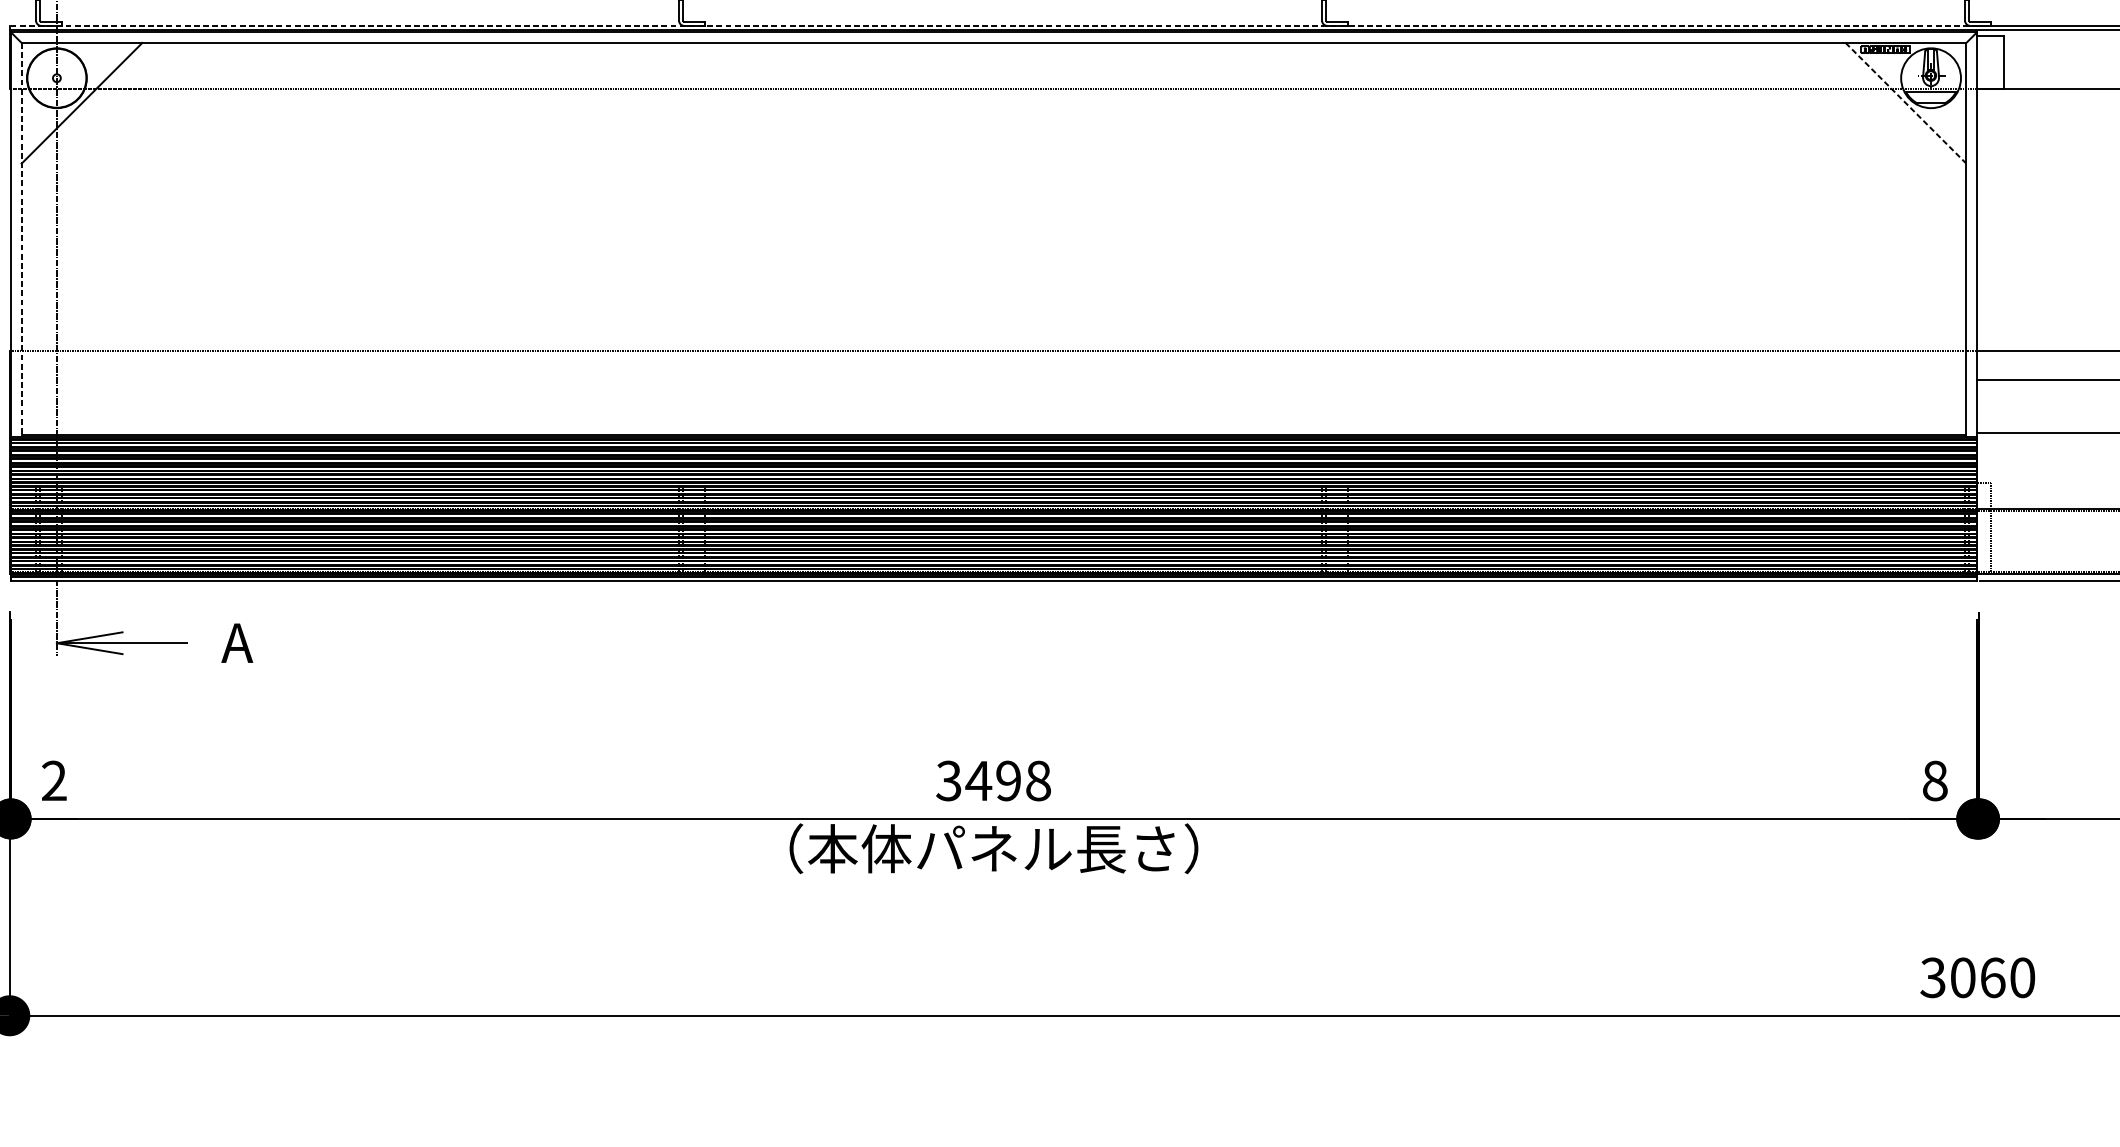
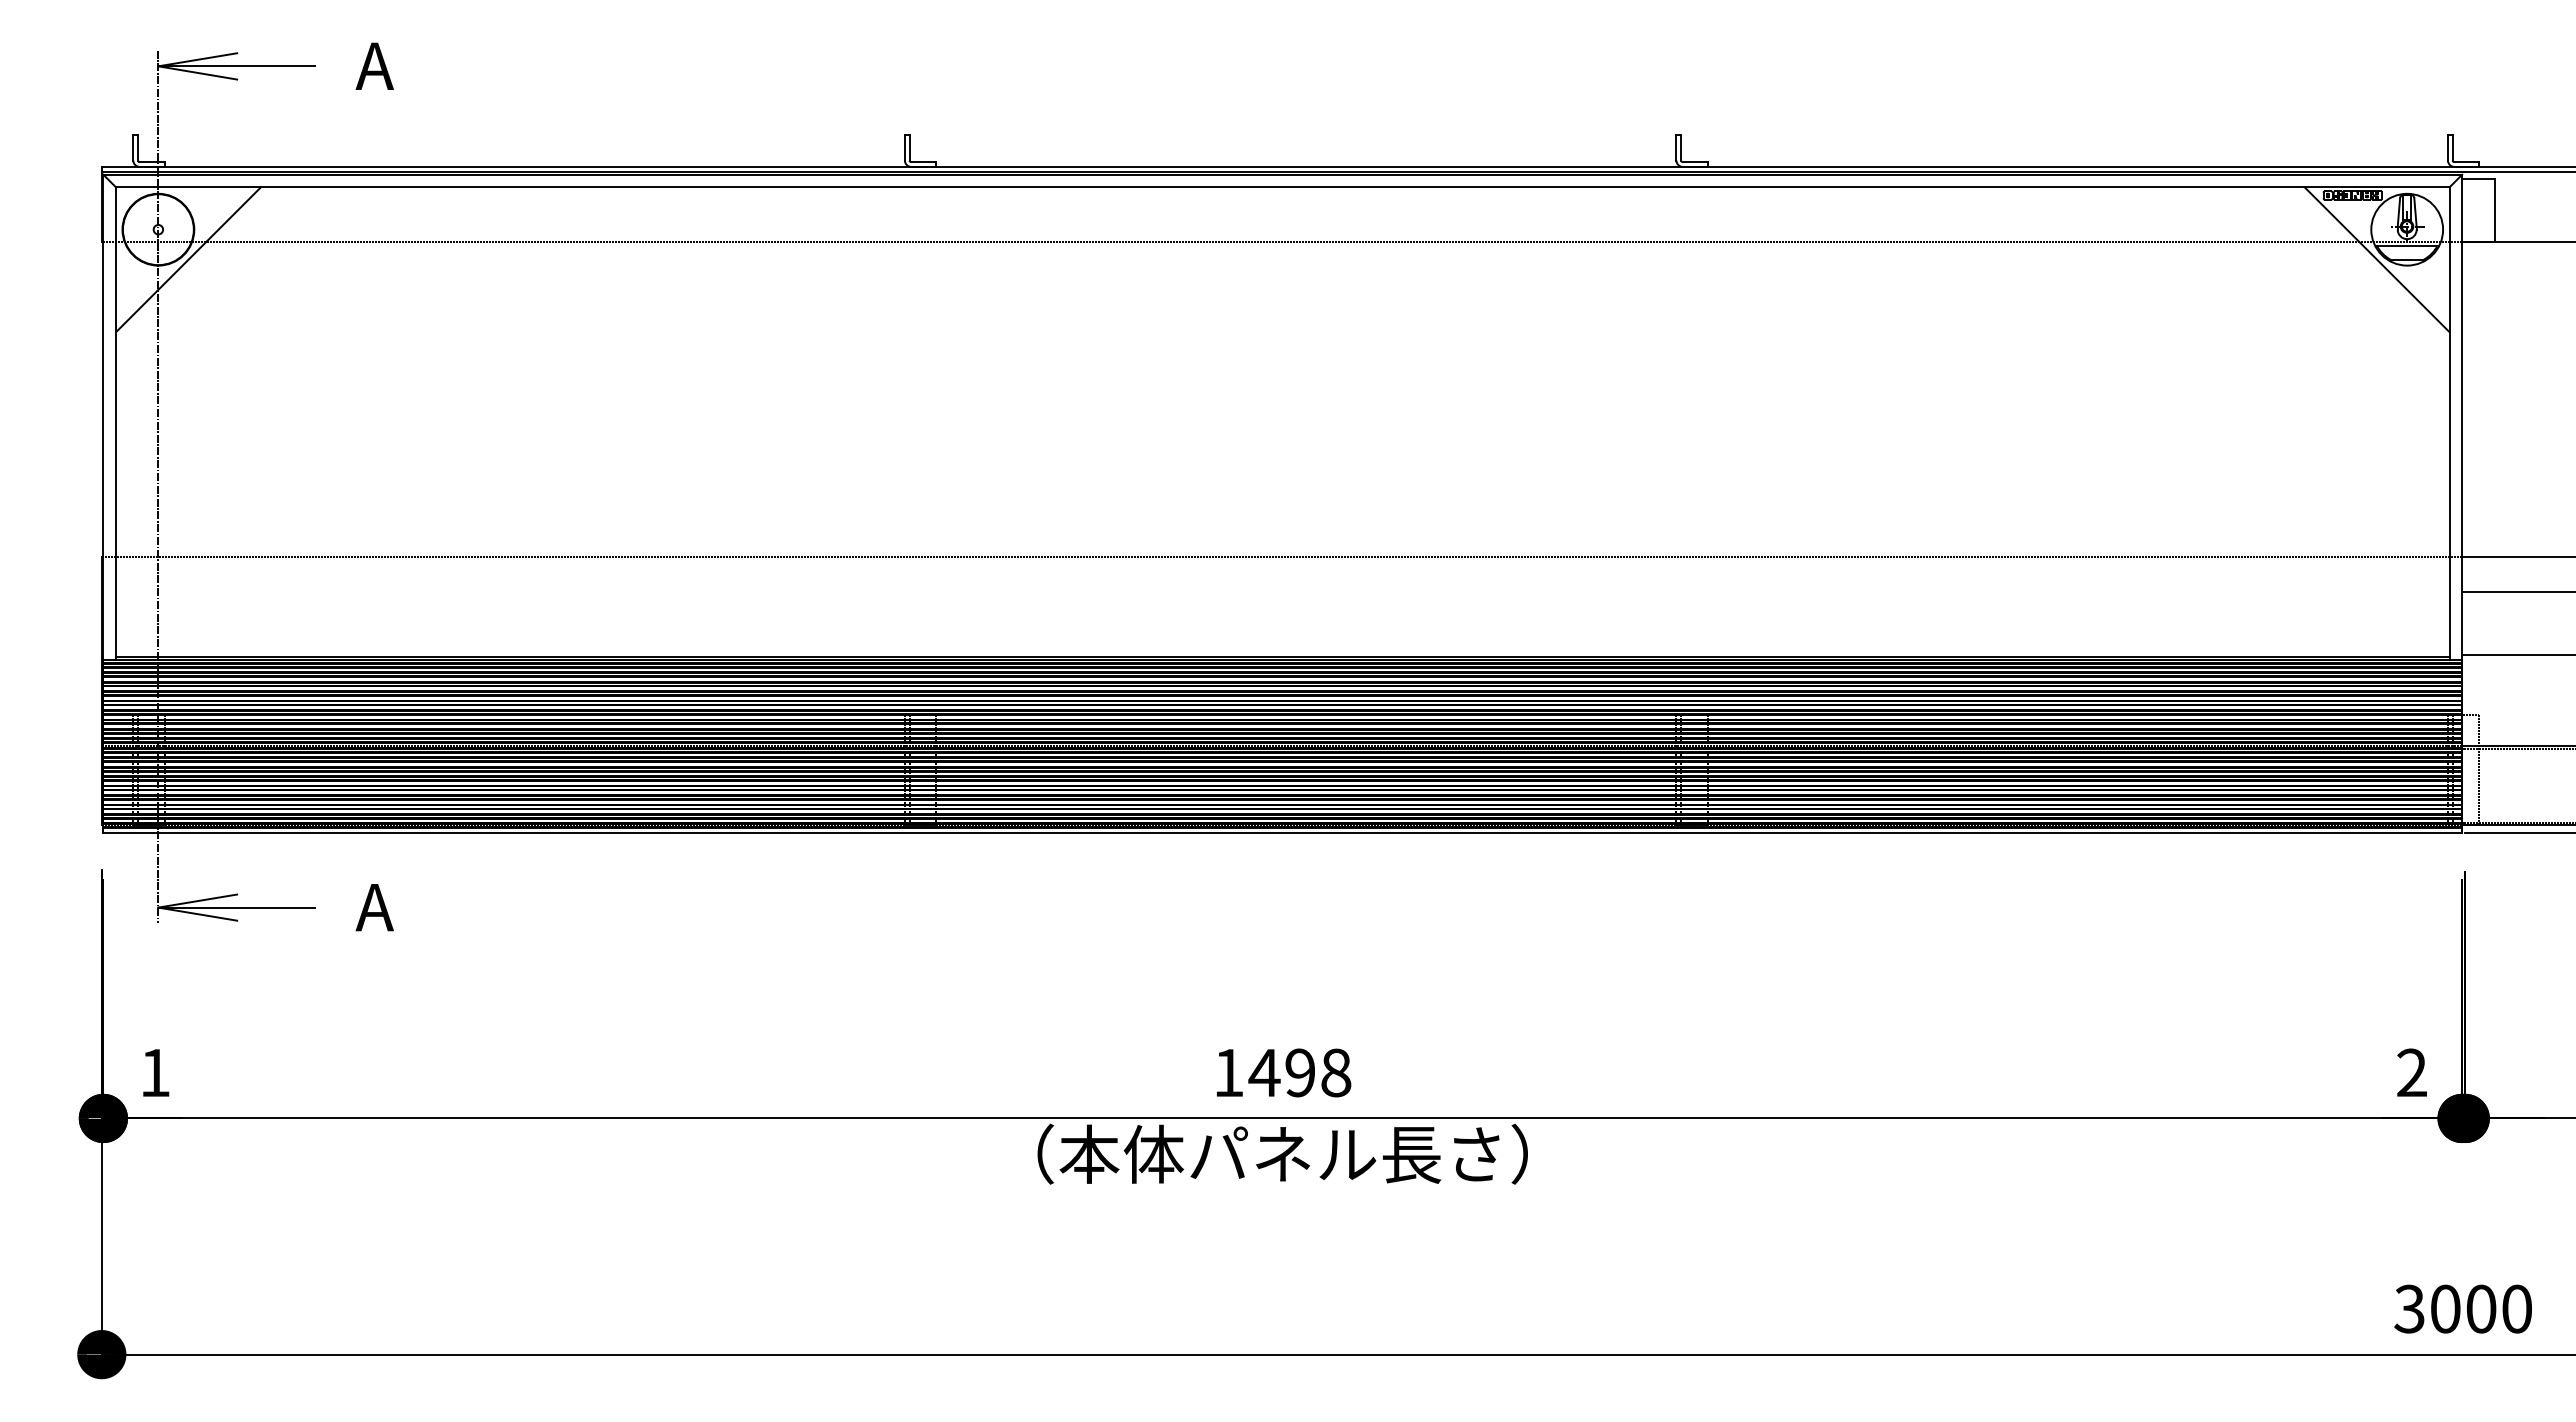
line: (993, 25) -> (1282, 166), dashed -> solid
line: (1906, 103) -> (2377, 260), dashed -> solid
line: (22, 240) -> (116, 424), dashed -> solid
text: (54, 780) -> (155, 1072), 2 -> 1
text: (948, 780) -> (1228, 1072), 3498 -> 1498
text: (1935, 780) -> (2412, 1072), 8 -> 2
text: (1992, 977) -> (2481, 1308), 3060 -> 3000

